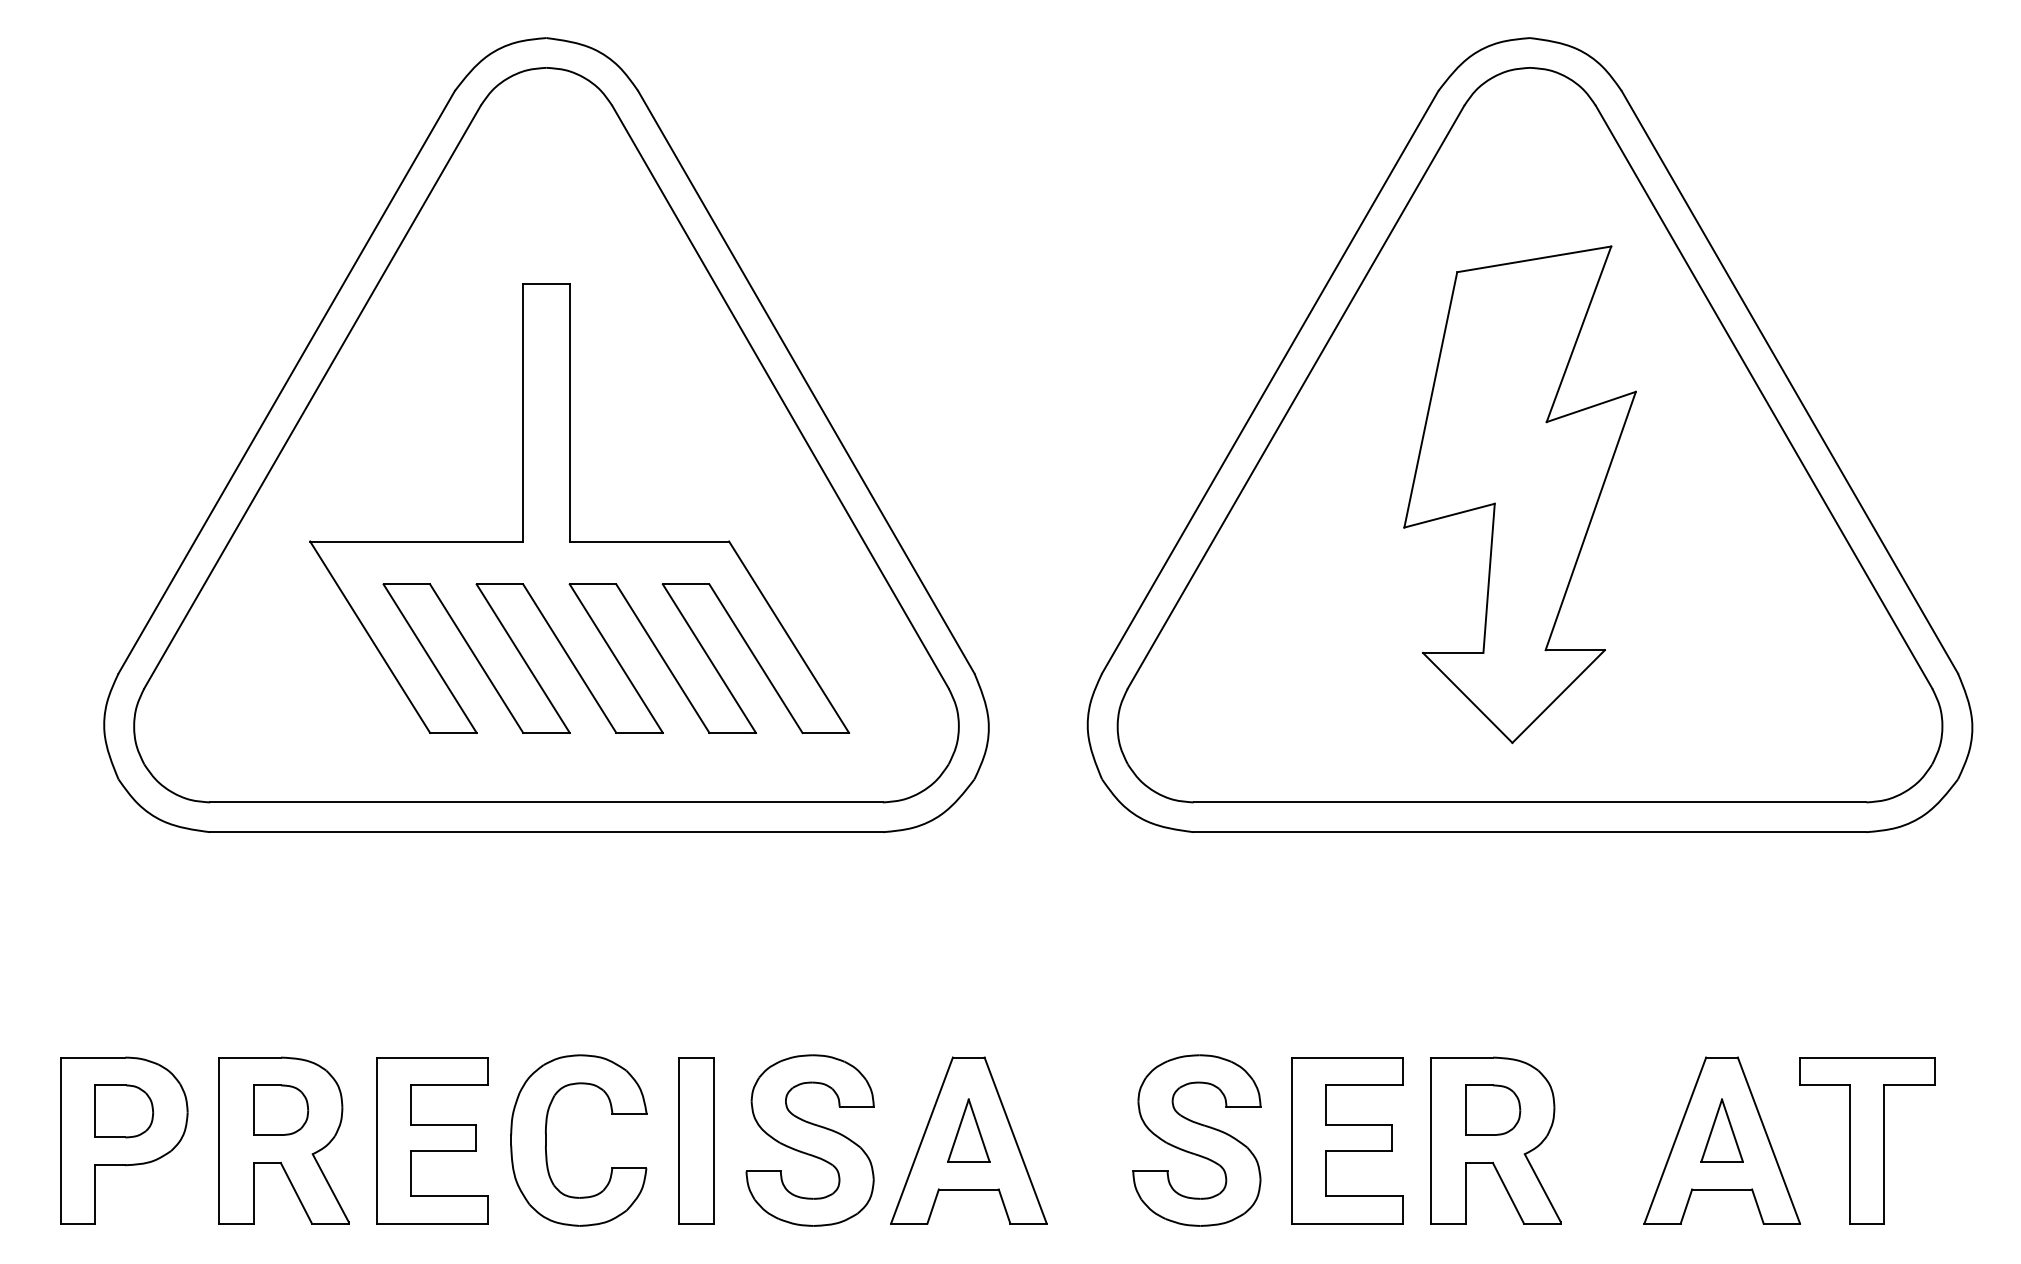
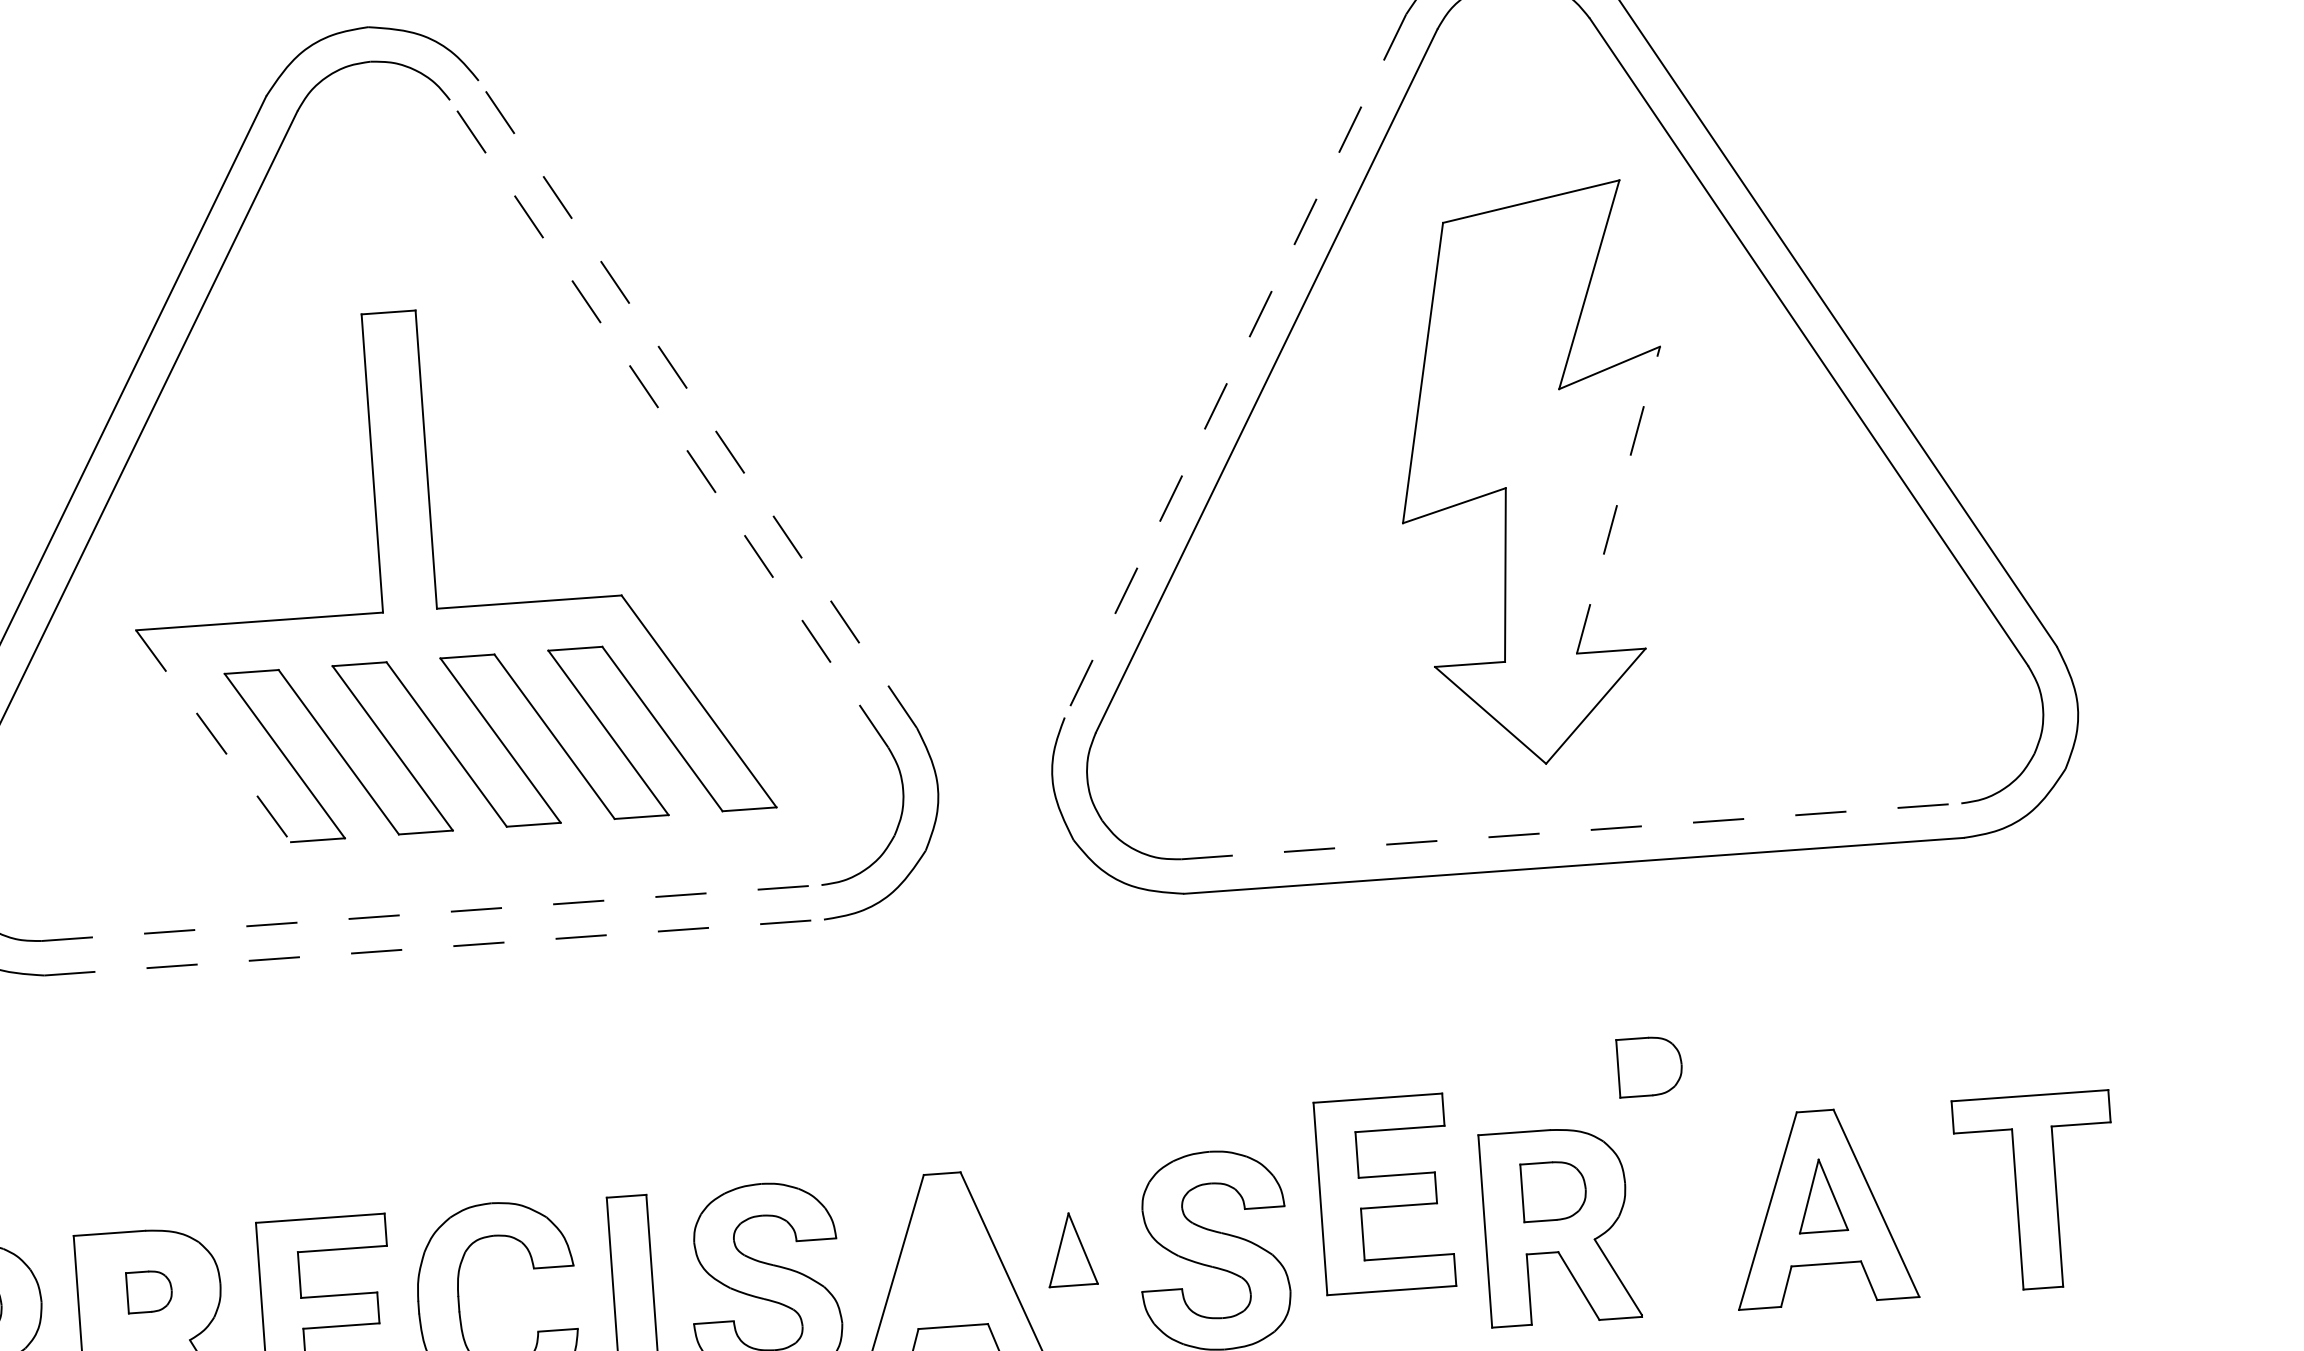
line: (806, 381) -> (697, 403), solid -> dashed
line: (1270, 382) -> (1235, 366), solid -> dashed
line: (780, 396) -> (669, 423), solid -> dashed
line: (1590, 521) -> (1618, 500), solid -> dashed
line: (370, 637) -> (213, 736), solid -> dashed
line: (547, 802) -> (432, 913), solid -> dashed
line: (1530, 802) -> (1572, 831), solid -> dashed
line: (547, 832) -> (435, 947), solid -> dashed
part: (1583, 1008) -> (1650, 1065), added
part: (281, 1109) -> (150, 1290), size x0.7
part: (968, 1130) -> (1070, 1249), moved
part: (1347, 1140) -> (1384, 1194), moved
part: (1867, 1140) -> (2037, 1191), moved

